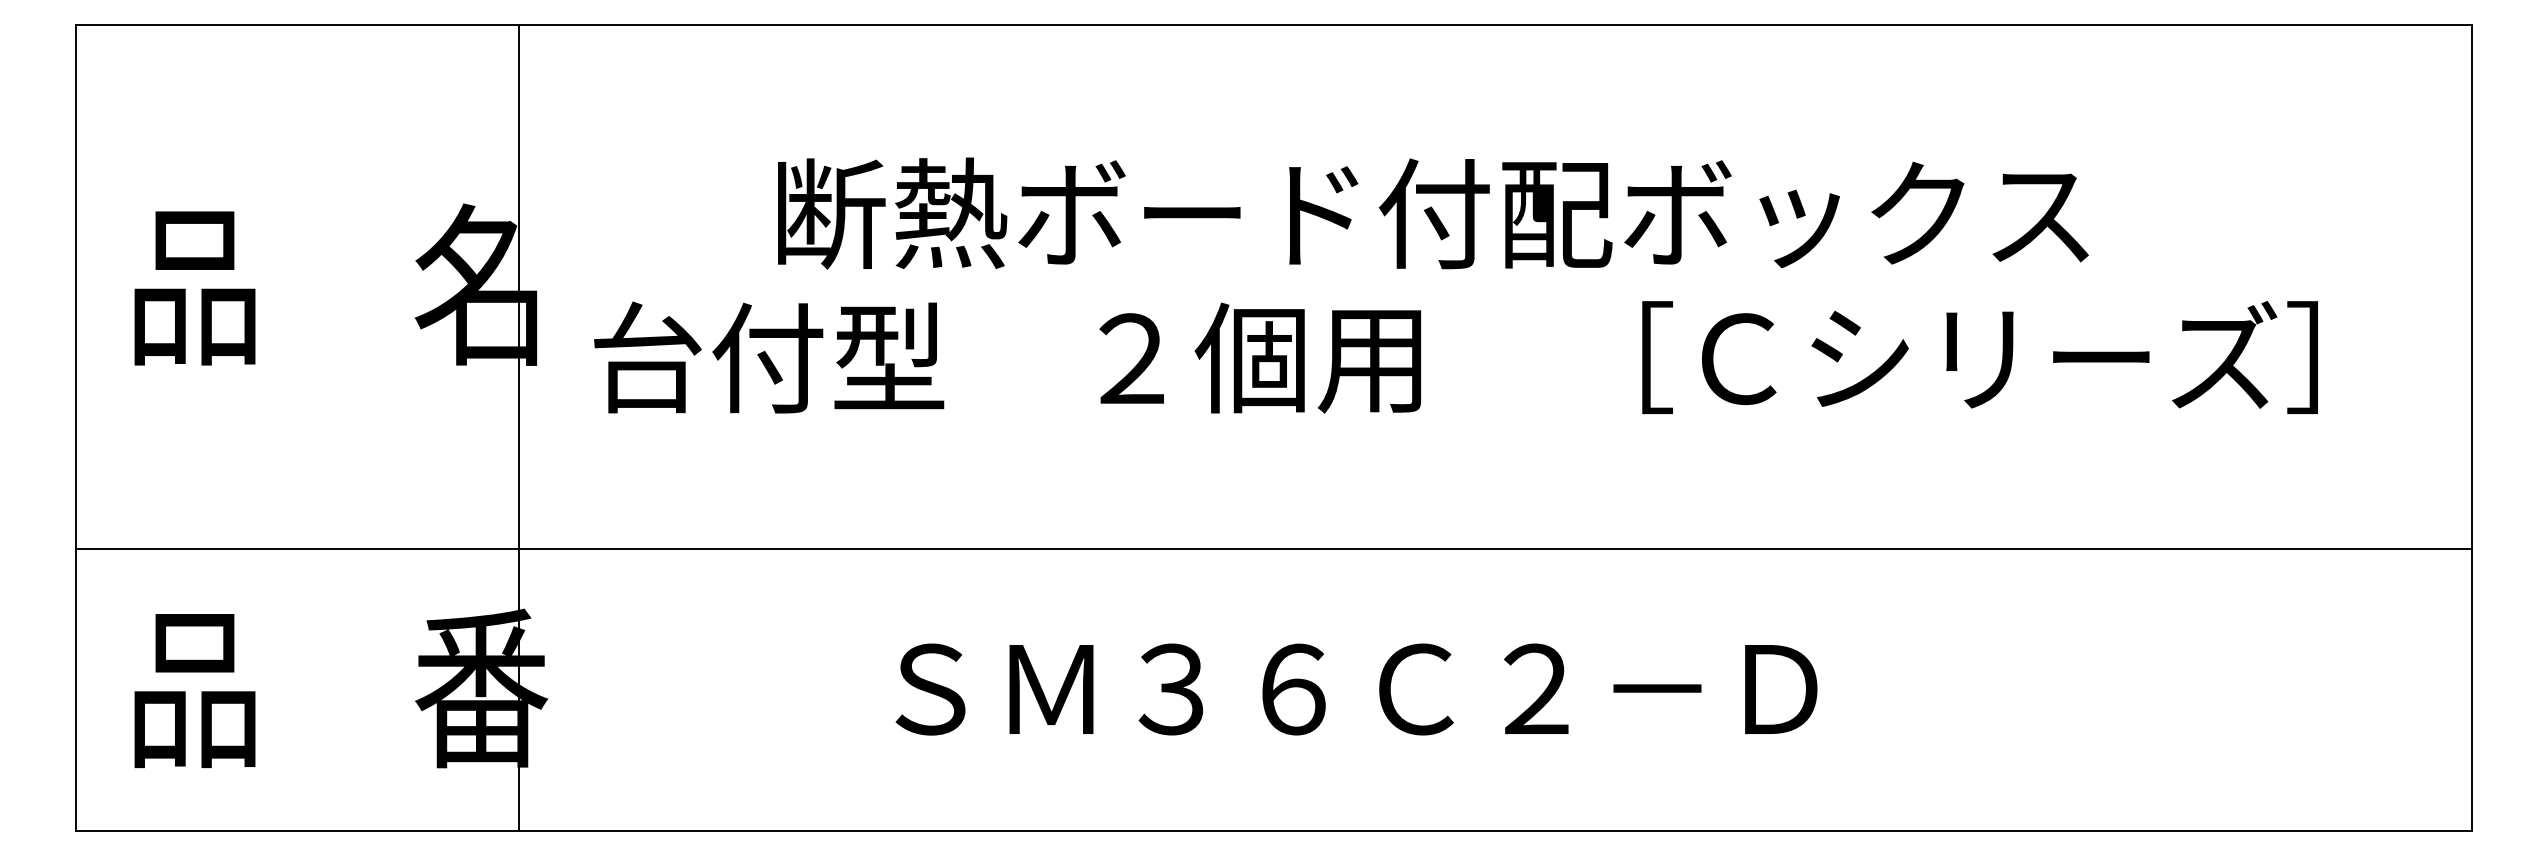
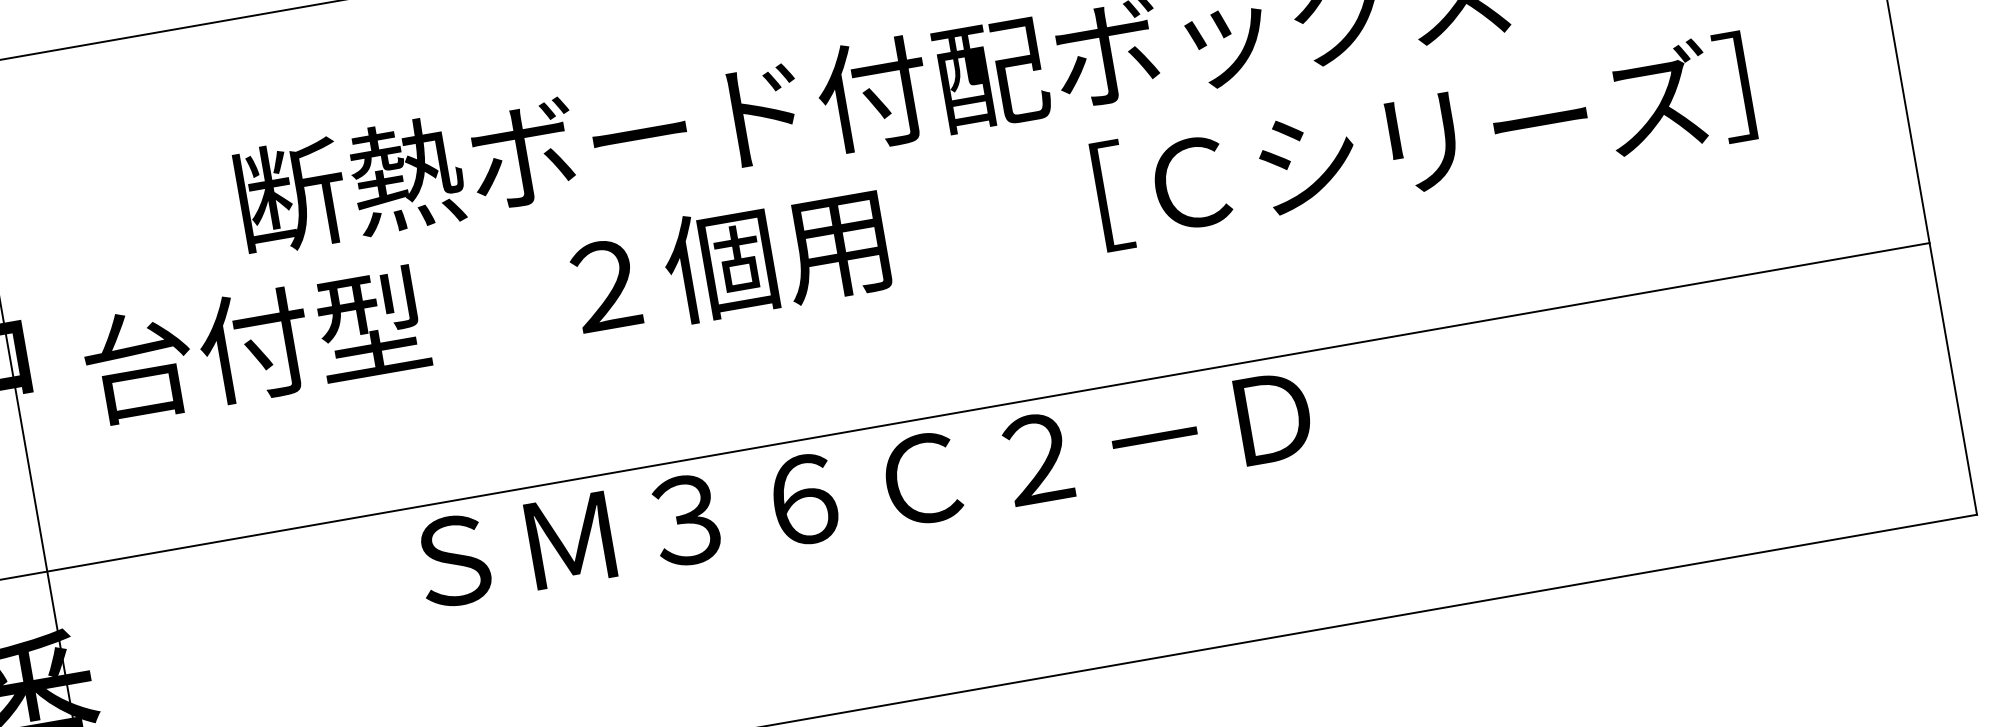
text: (1356, 689) -> (864, 489), moved

